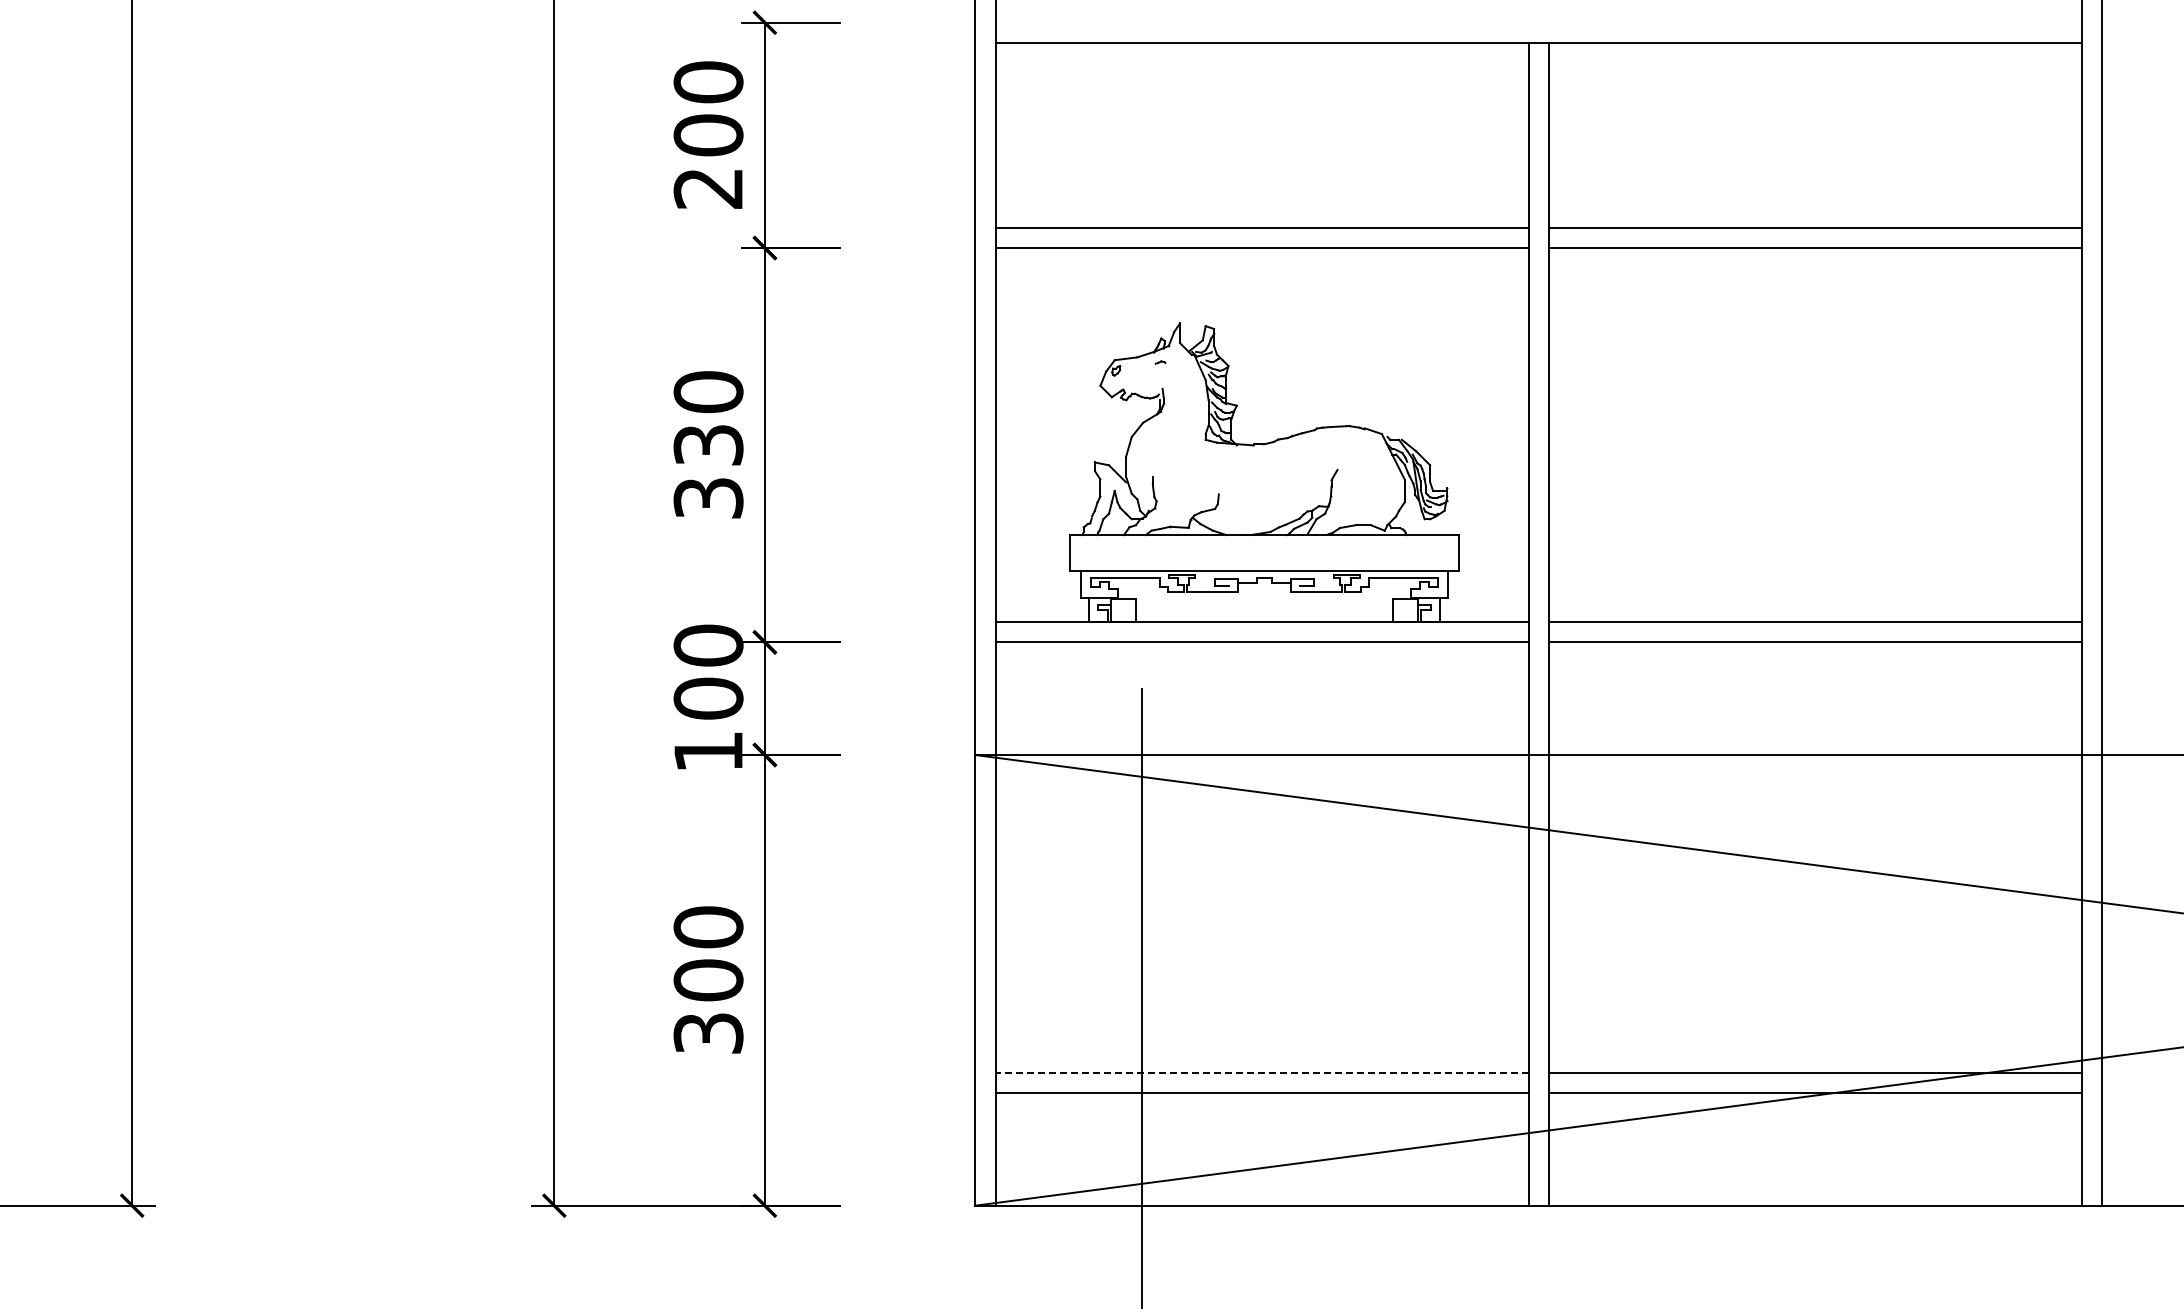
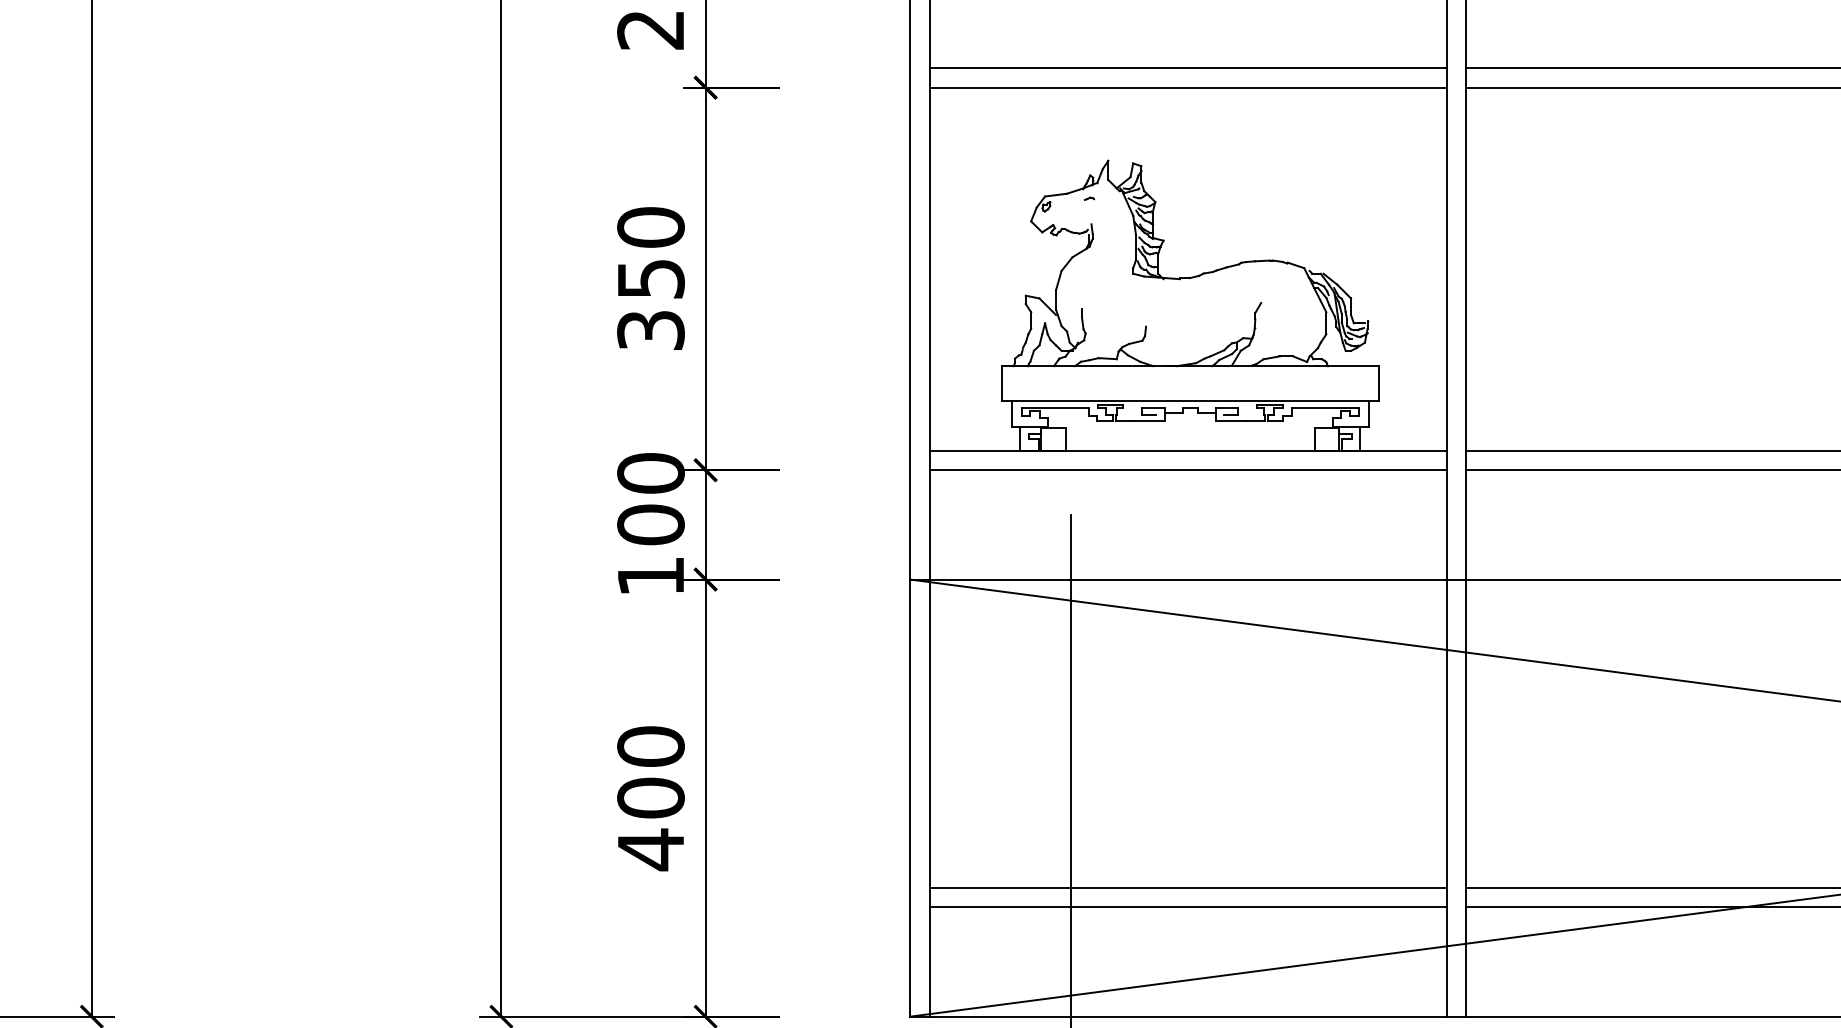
text: (708, 445) -> (650, 279), 330 -> 350
text: (708, 1033) -> (650, 849), 300 -> 400
line: (1261, 1072) -> (1187, 887), dashed -> solid

